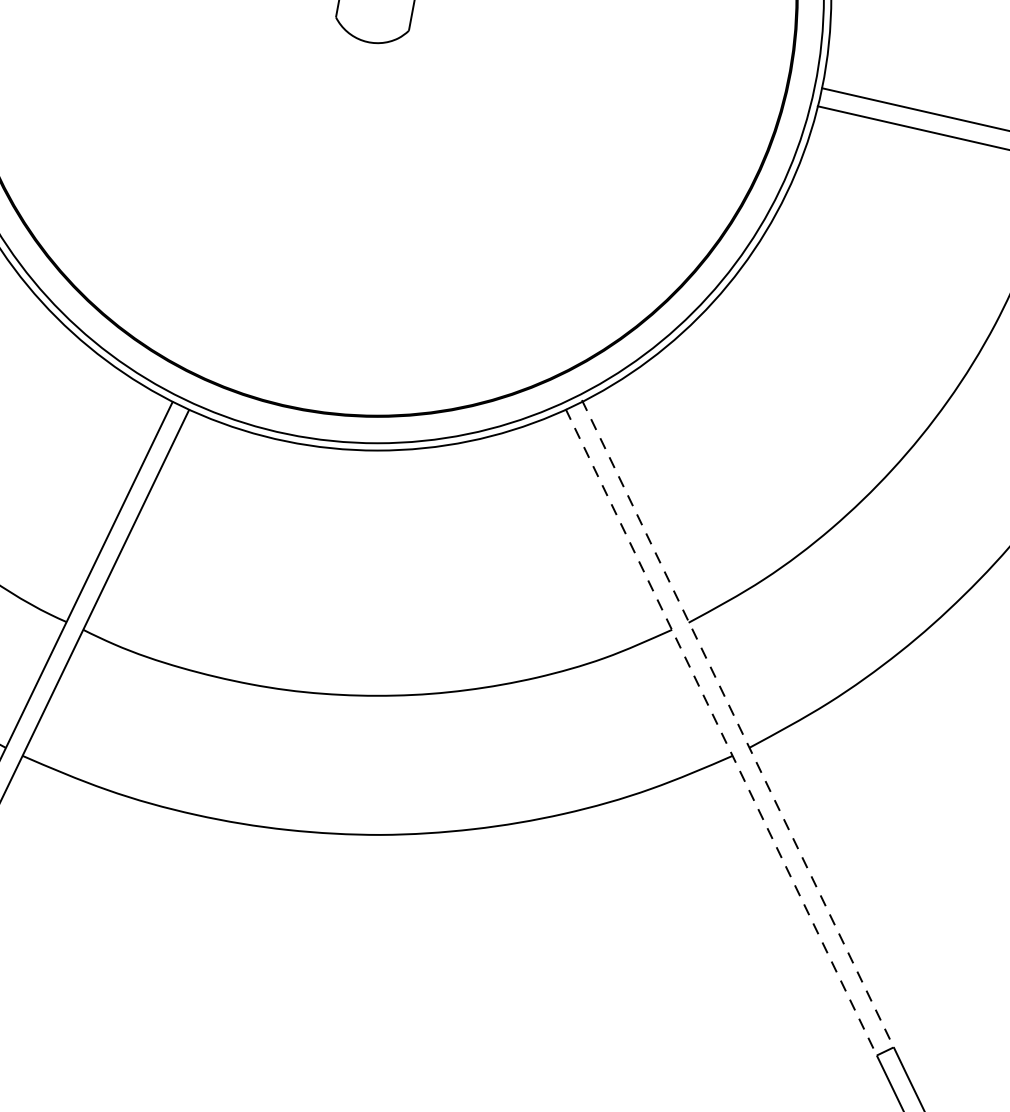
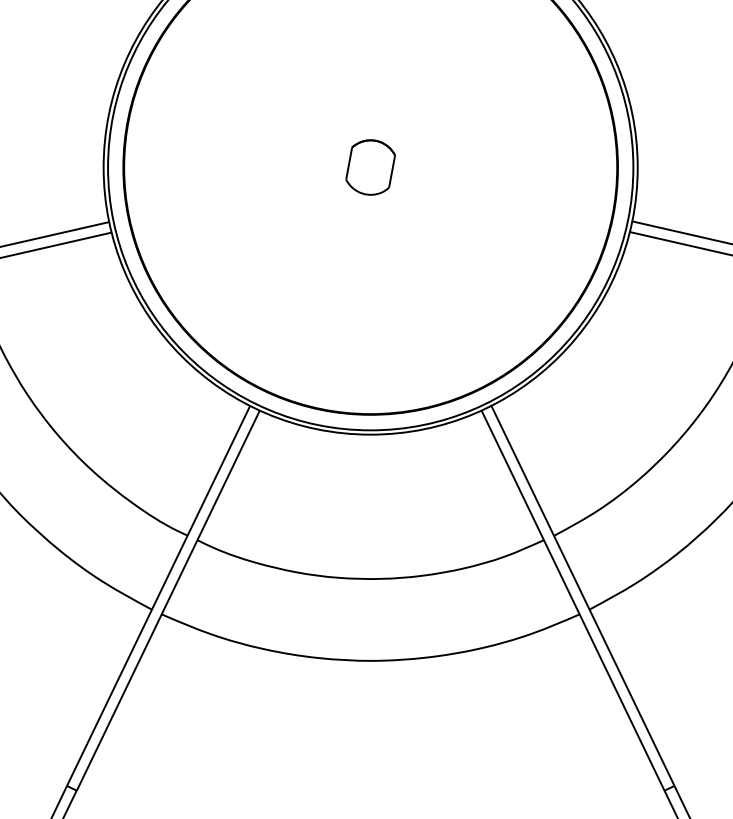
line: (737, 723) -> (582, 595), dashed -> solid
line: (722, 732) -> (573, 600), dashed -> solid

